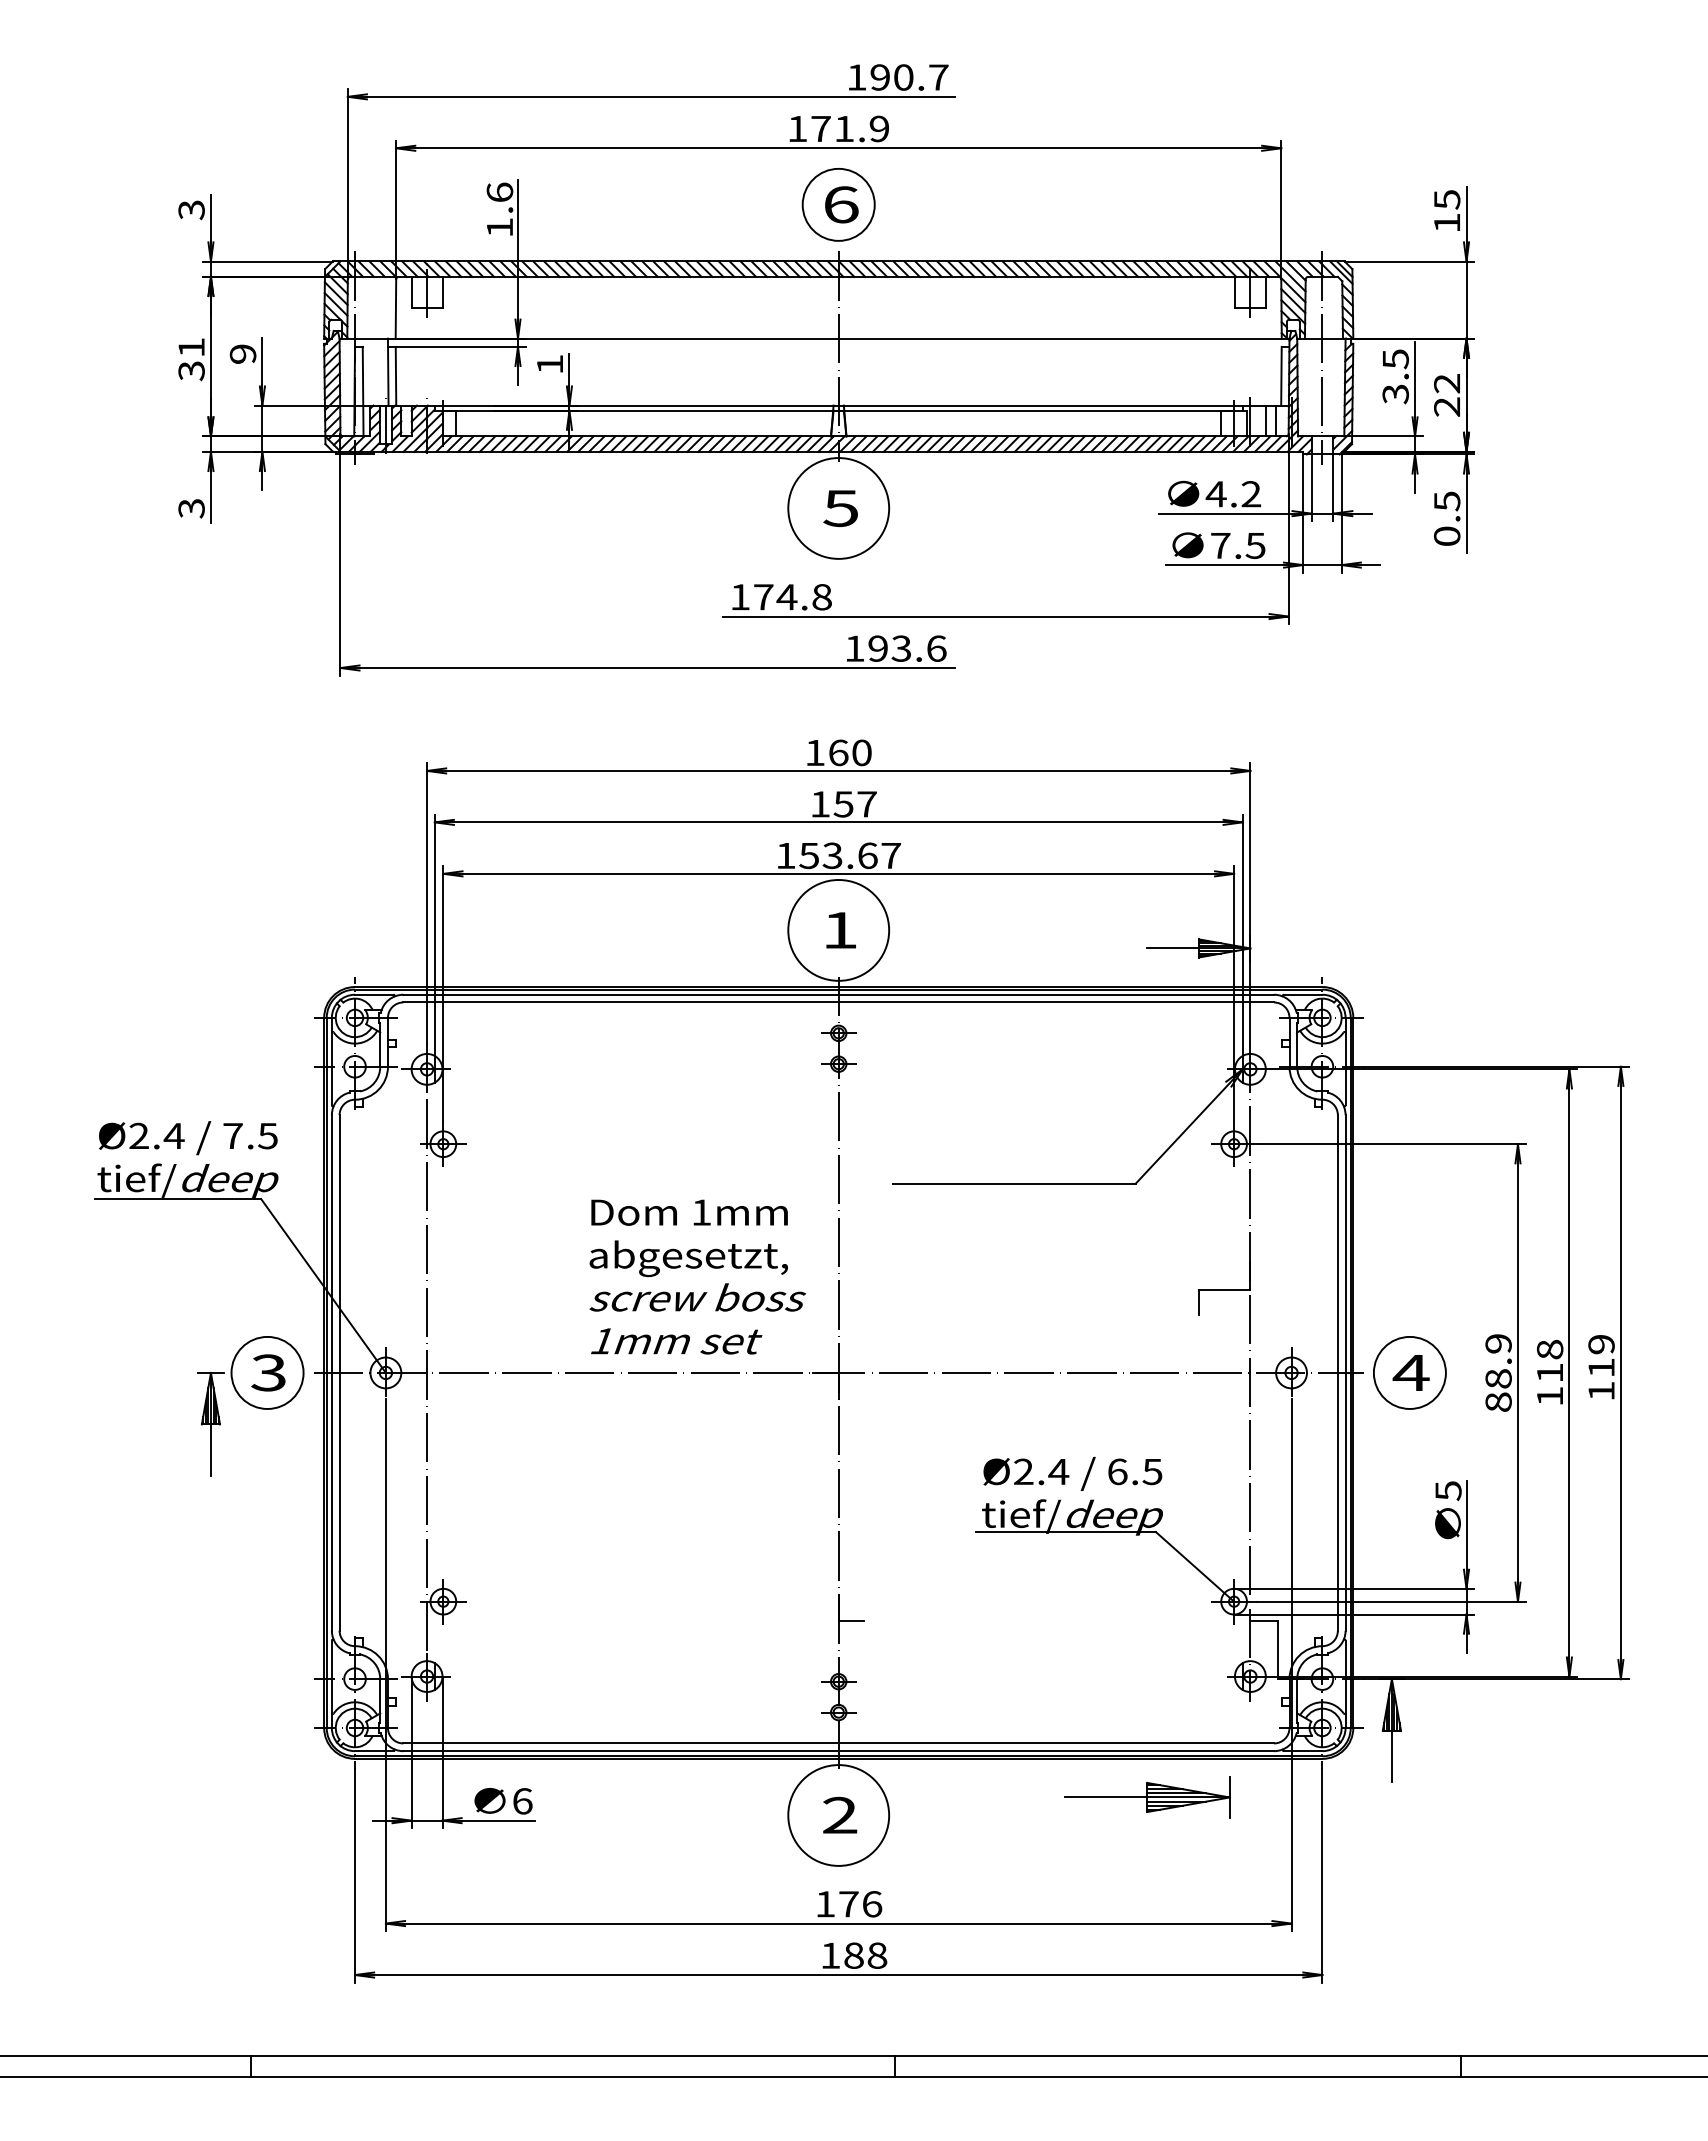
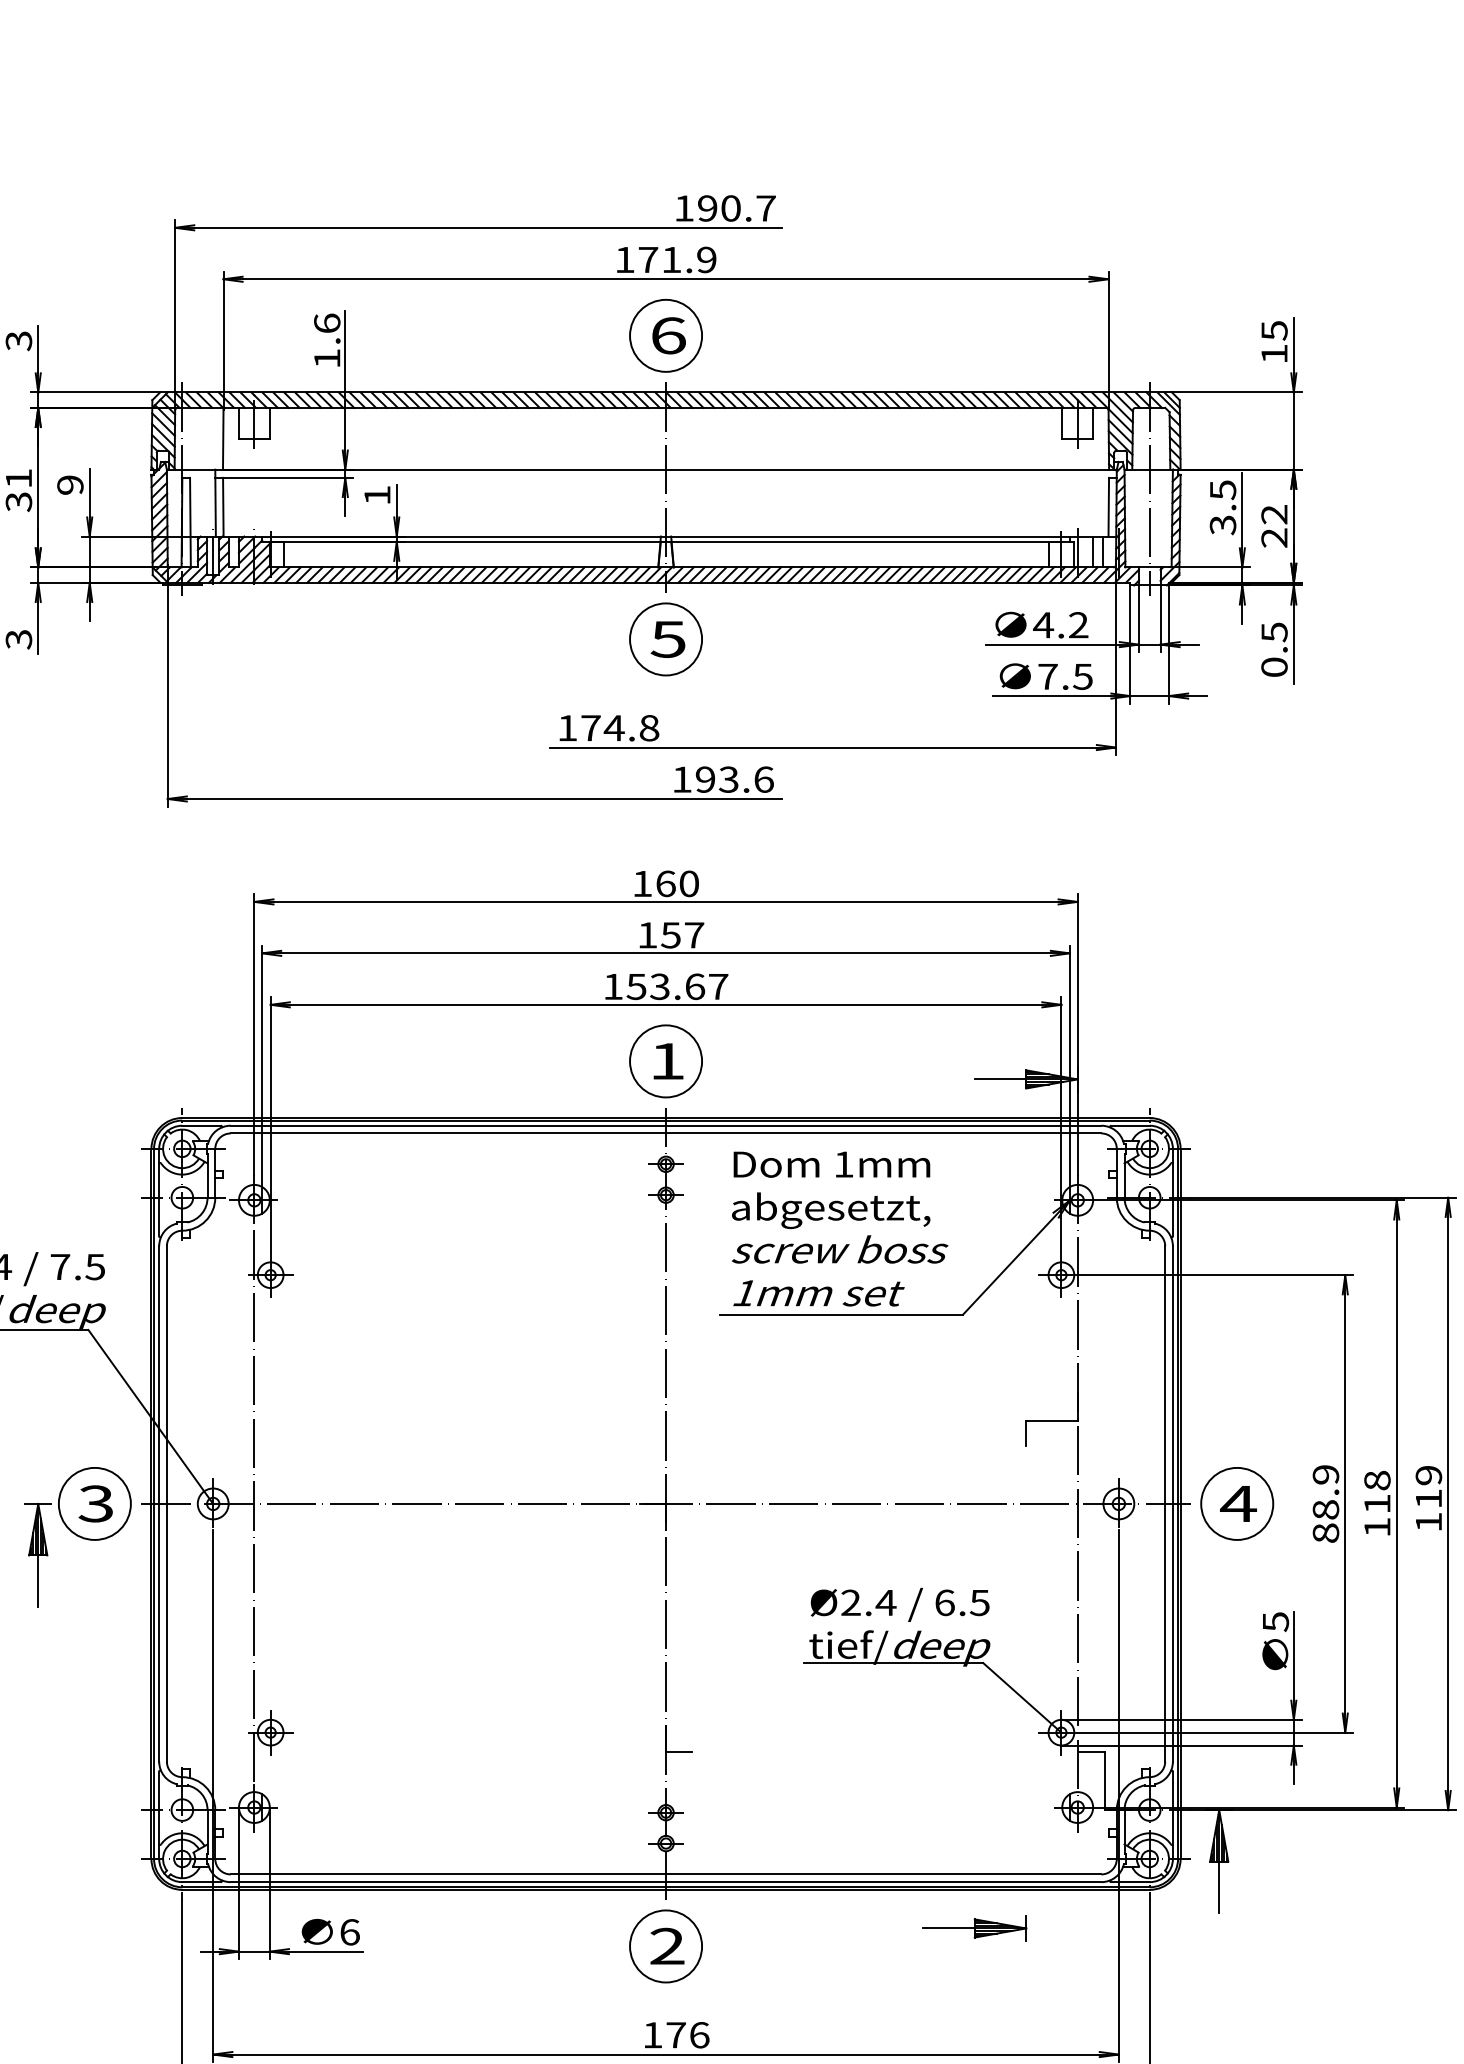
circle: (838, 508) -> (665, 639), size x0.71
circle: (838, 930) -> (665, 1061), size x0.71
text: (697, 1276) -> (839, 1228), moved
part: (1147, 1797) -> (974, 1928), size x0.62
circle: (838, 1815) -> (665, 1946), size x0.71

